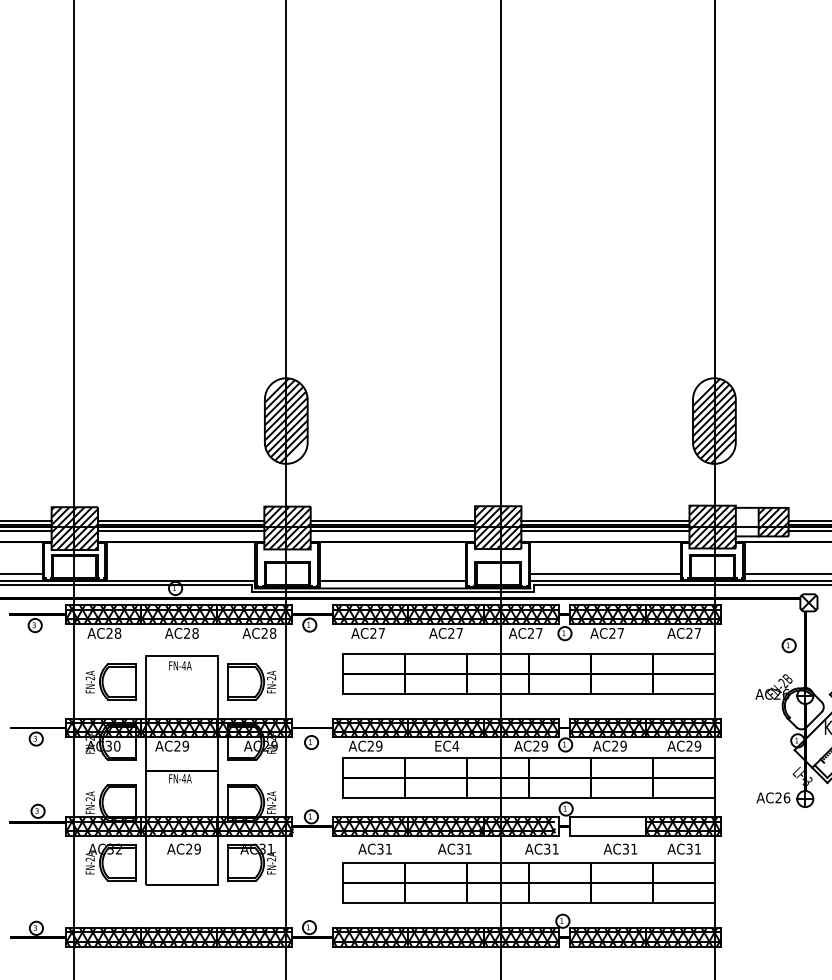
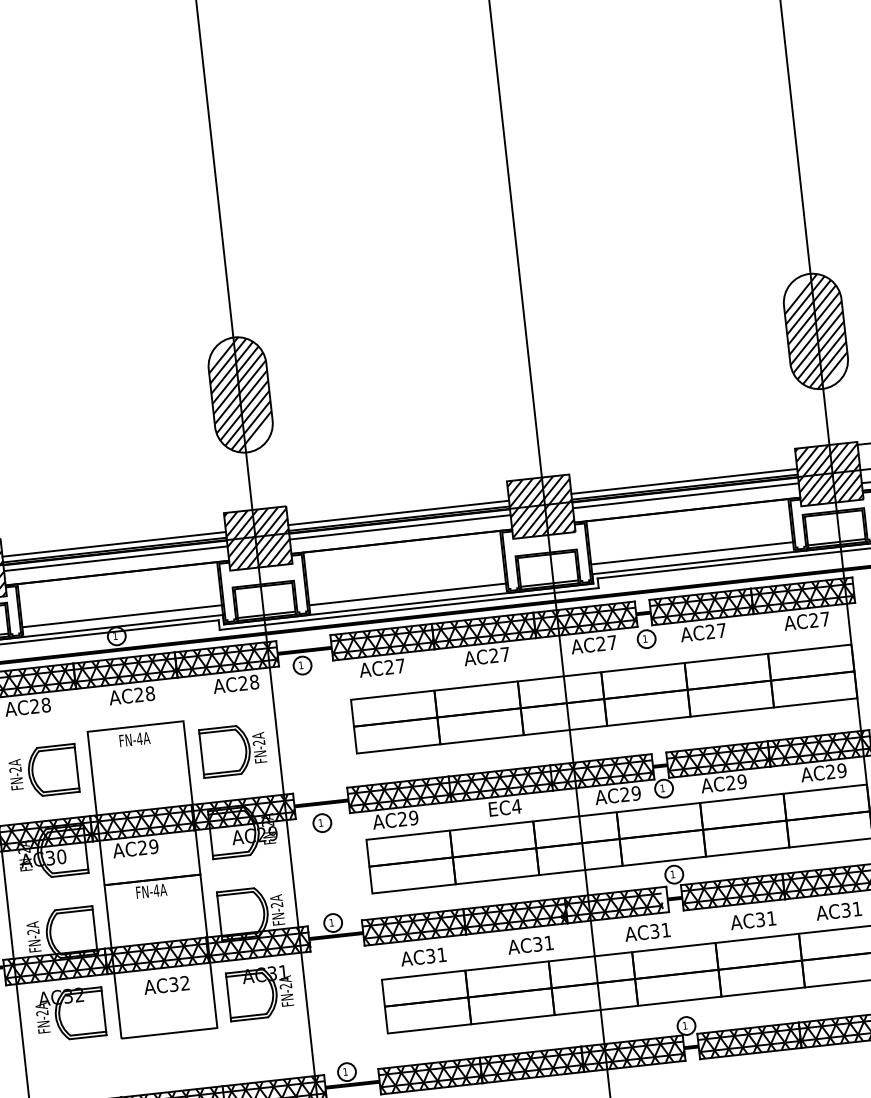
line: (180, 574) -> (121, 616), added
hatch: (607, 826) -> (732, 892), added
text: (193, 848) -> (179, 983), AC29 -> AC32

